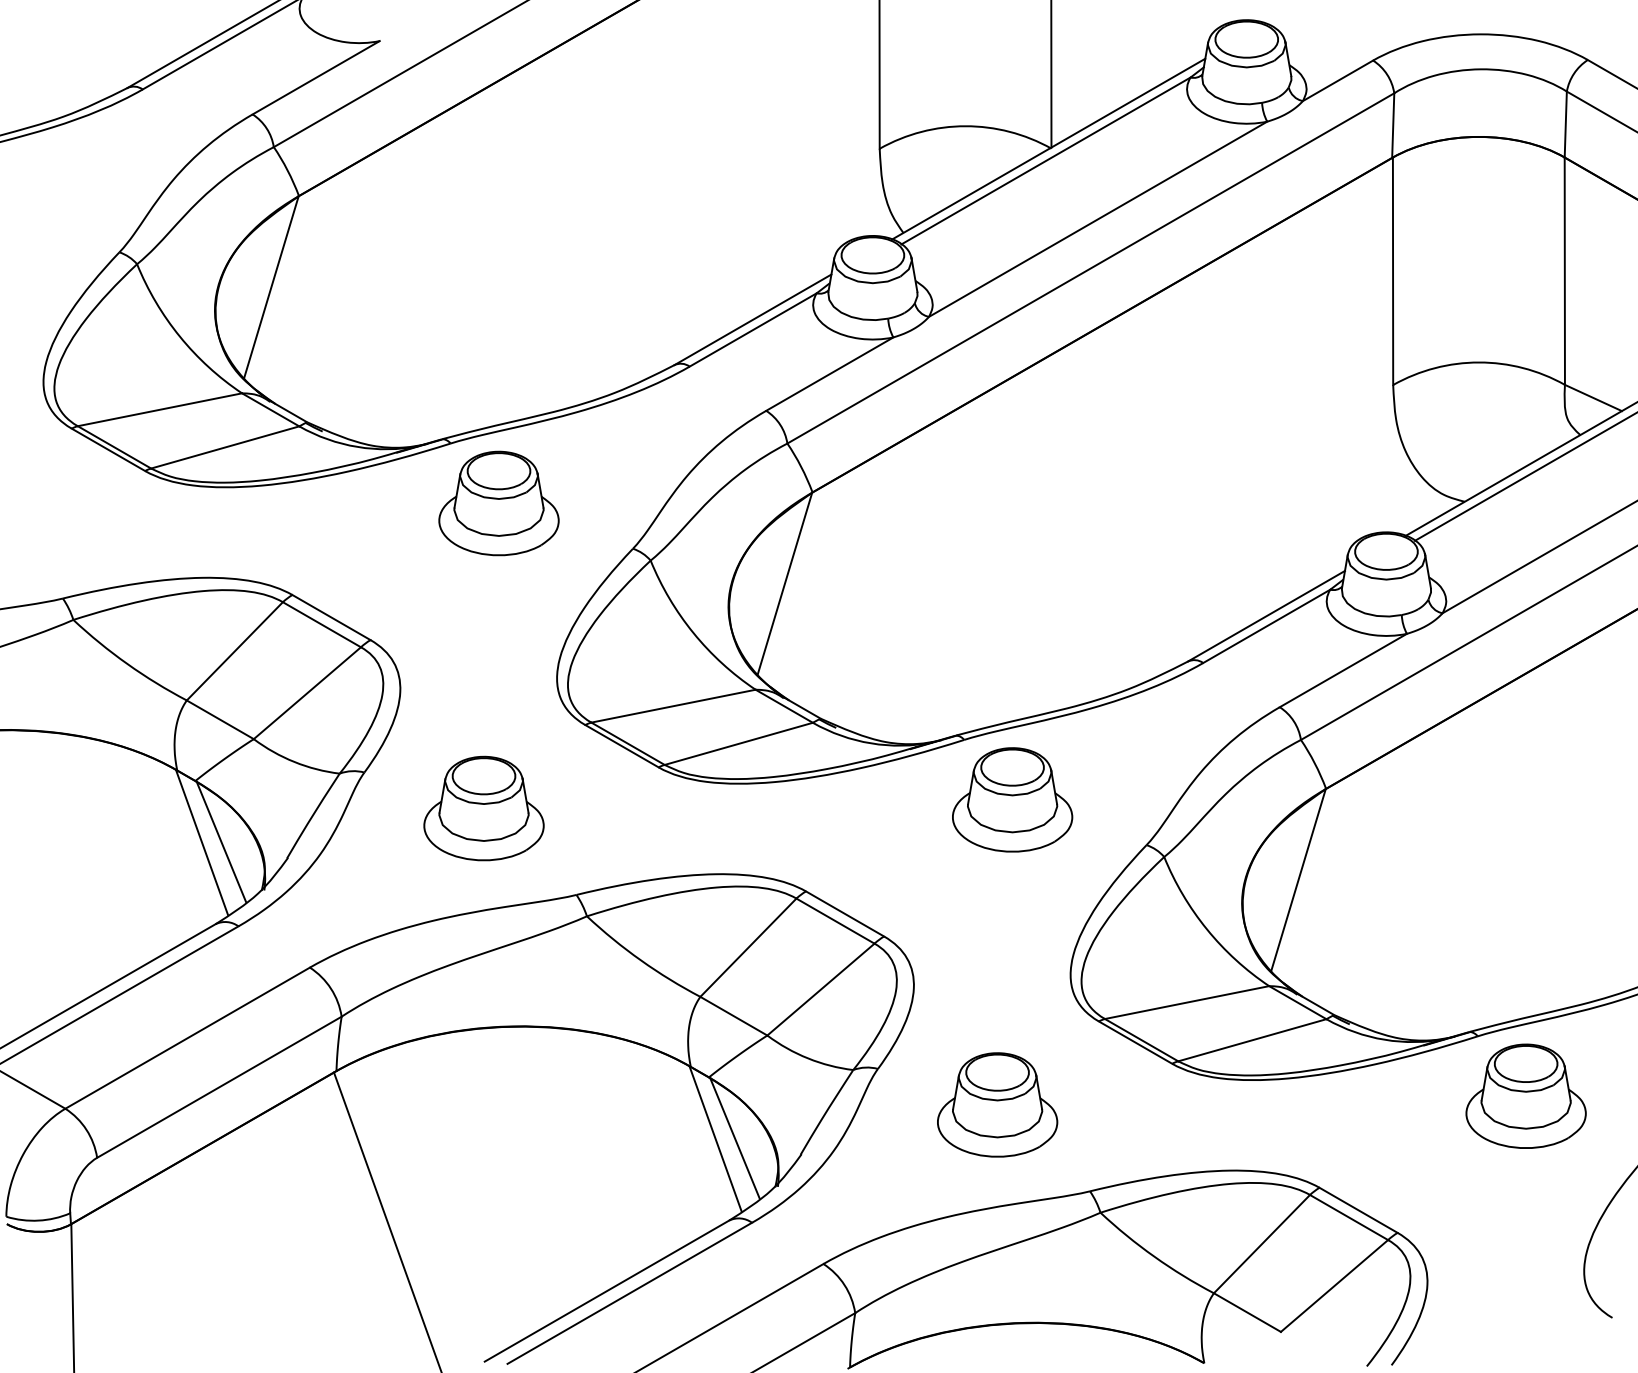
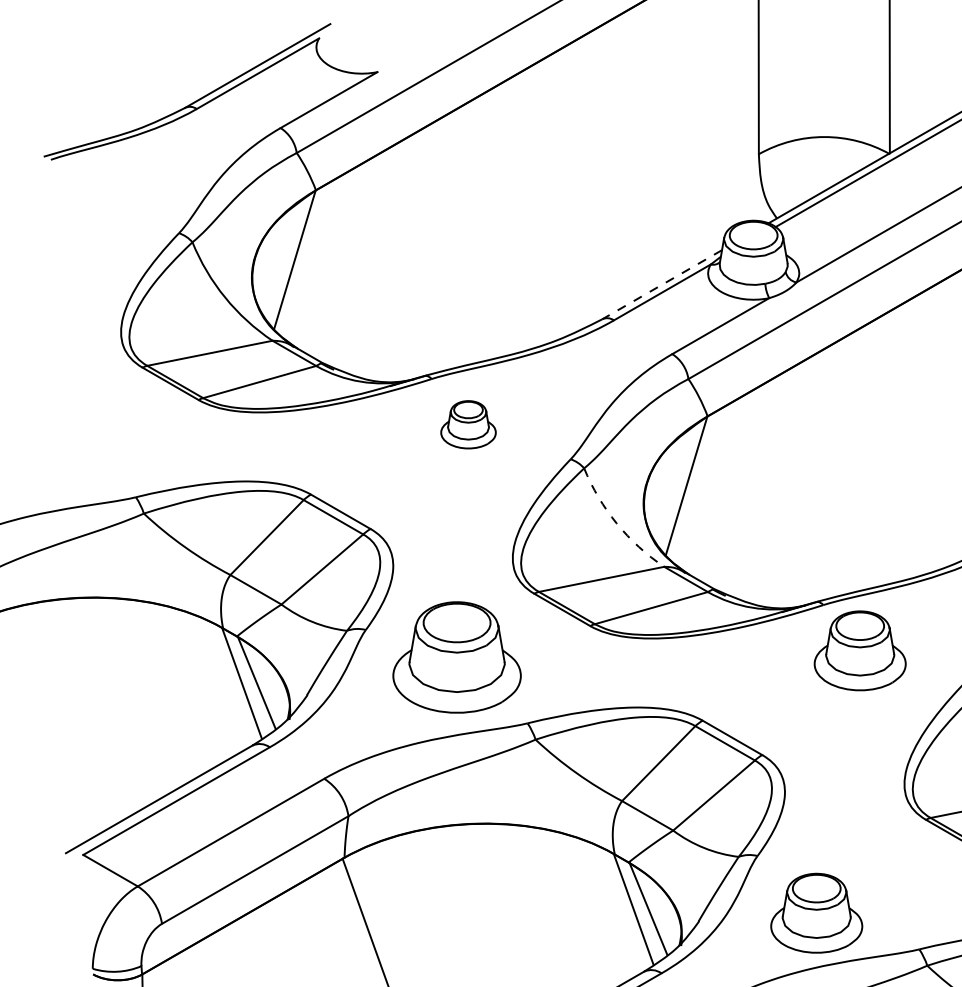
line: (752, 319) -> (661, 284), solid -> dashed
part: (498, 503) -> (468, 424), size x0.6
arc: (693, 633) -> (616, 523), solid -> dashed
part: (483, 808) -> (456, 657), size x1.4
part: (997, 1104) -> (816, 912), moved

